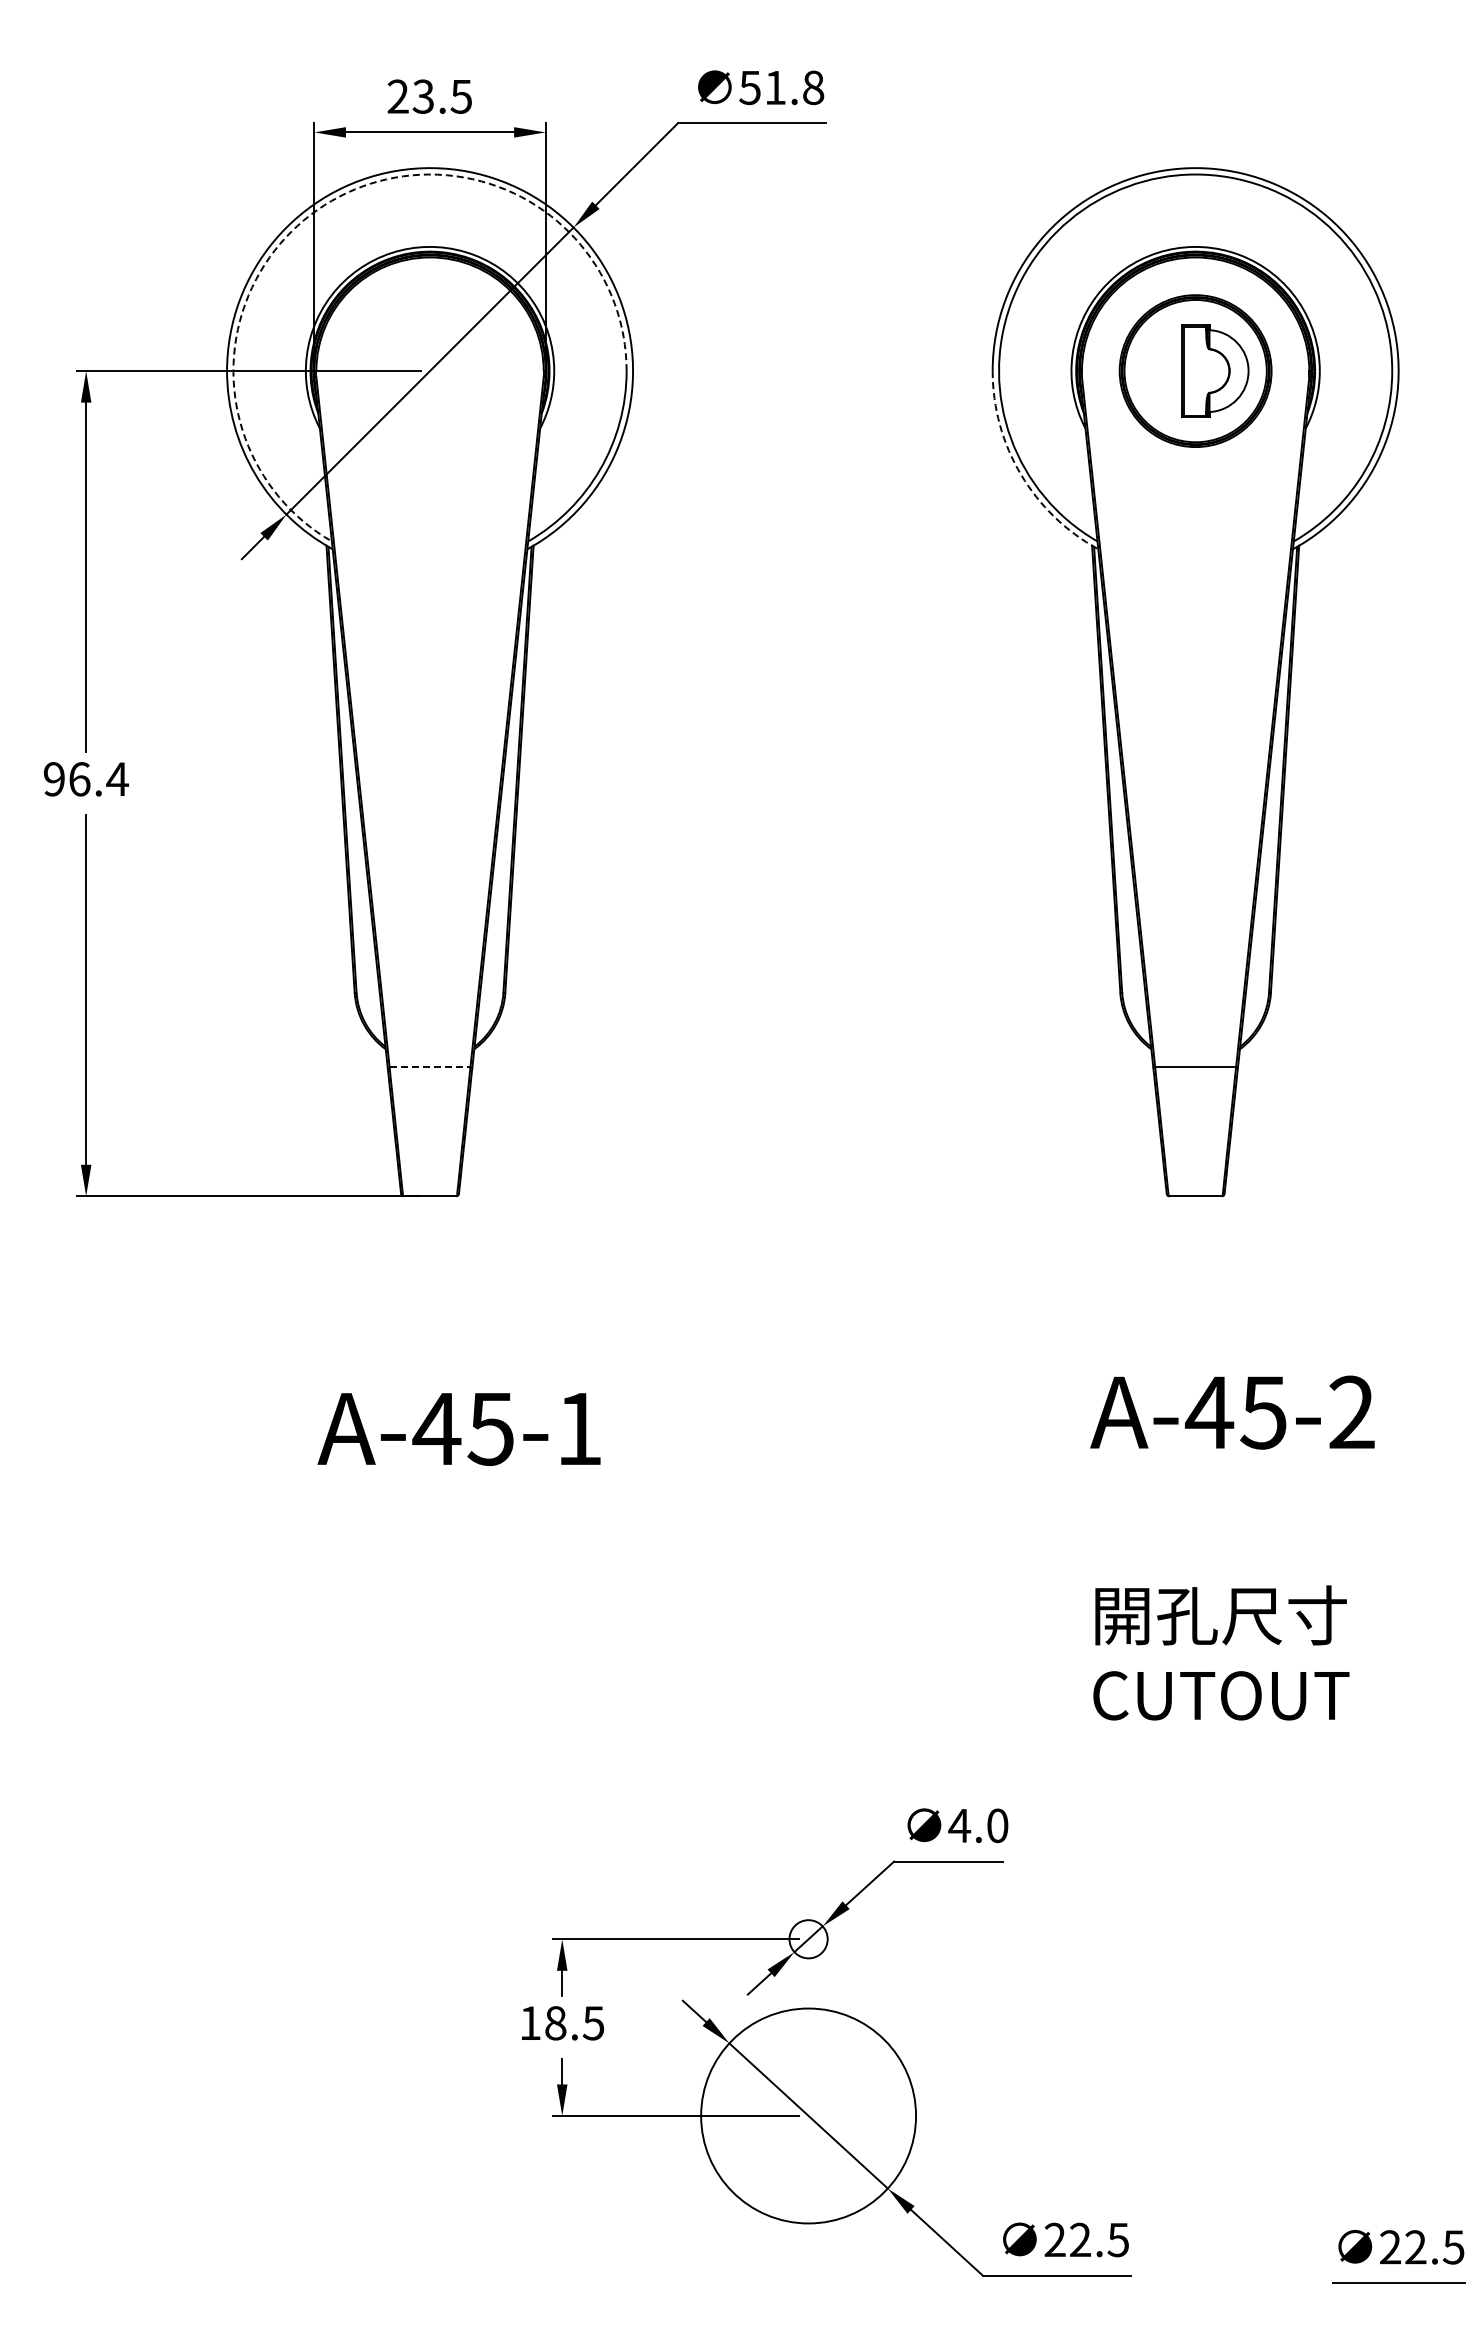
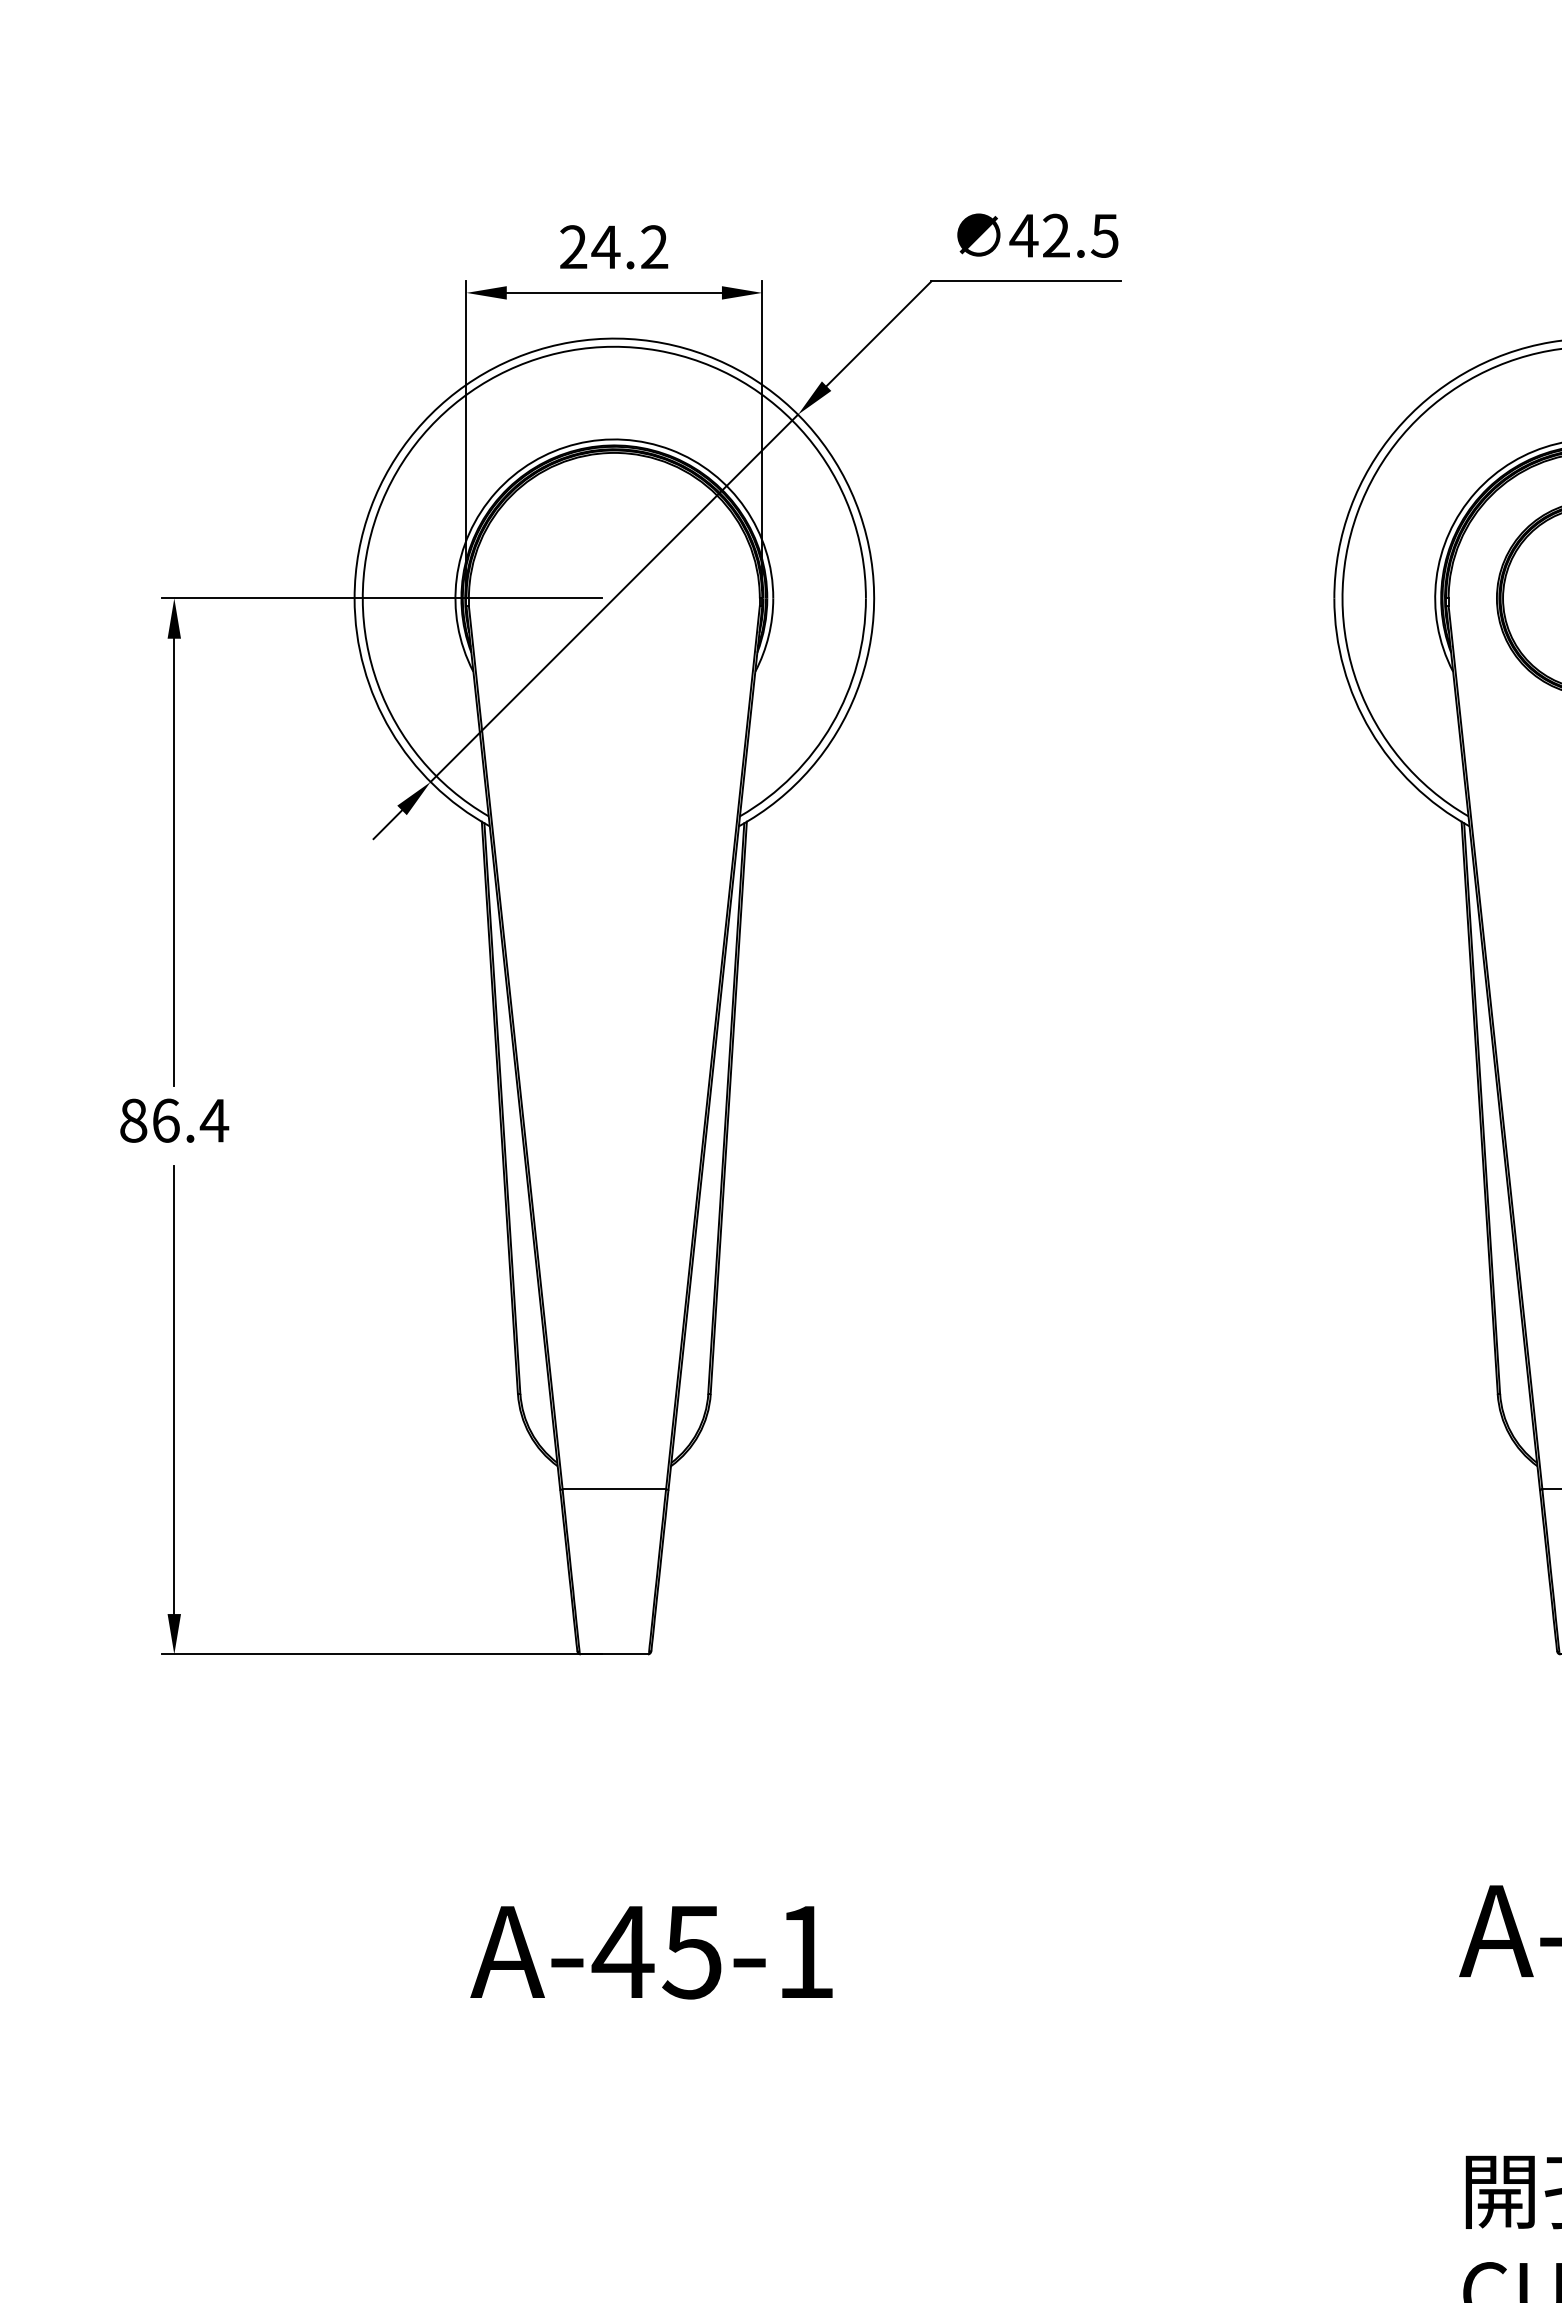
text: (781, 87) -> (1064, 235), 51.8 -> 42.5
text: (441, 96) -> (629, 246), 23.5 -> 24.2
arc: (331, 200) -> (488, 380), dashed -> solid
arc: (1021, 474) -> (1371, 730), dashed -> solid
text: (53, 779) -> (132, 1120), 96.4 -> 86.4
line: (430, 1067) -> (614, 1489), dashed -> solid

